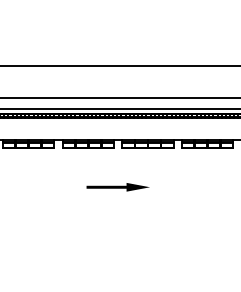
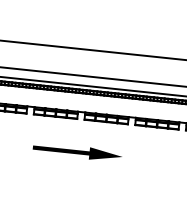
part: (117, 187) -> (76, 152), size x1.67

